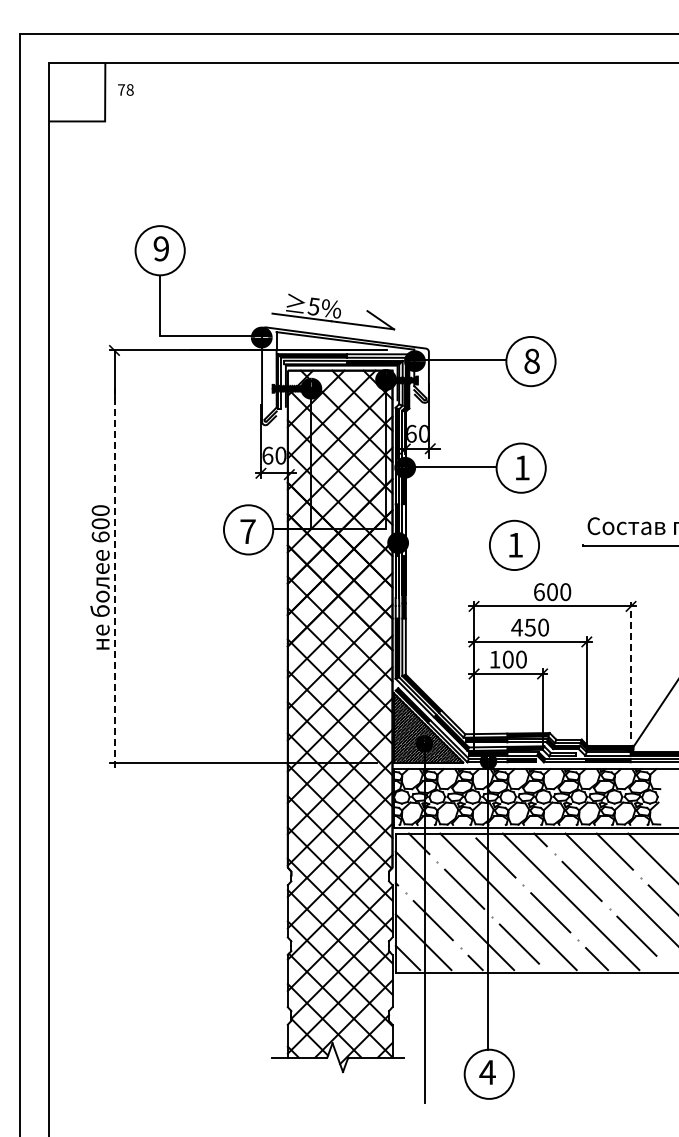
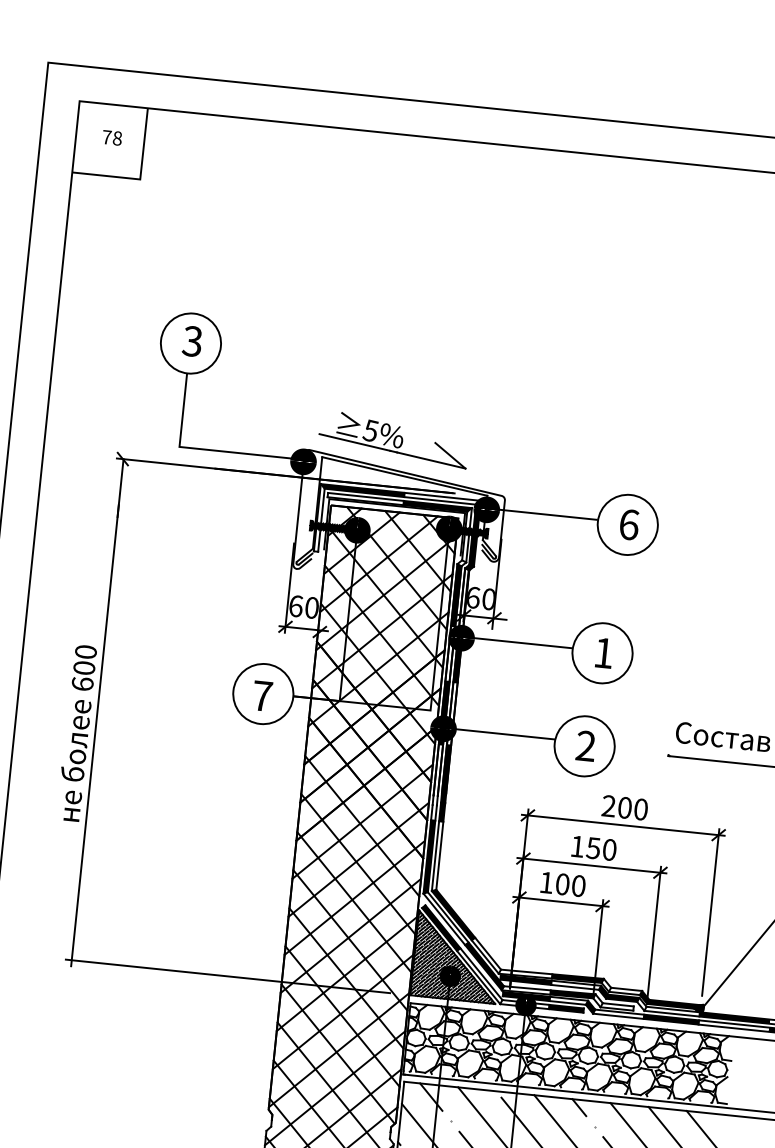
text: (125, 89) -> (111, 137), moved
text: (160, 248) -> (191, 340), 9 -> 3
text: (531, 360) -> (628, 523), 8 -> 6
line: (444, 542) -> (499, 733), added
text: (515, 544) -> (586, 745), 1 -> 2
line: (115, 577) -> (95, 735), dashed -> solid
text: (538, 592) -> (607, 806), 600 -> 200
text: (517, 627) -> (578, 846), 450 -> 150
line: (631, 670) -> (711, 913), dashed -> solid

